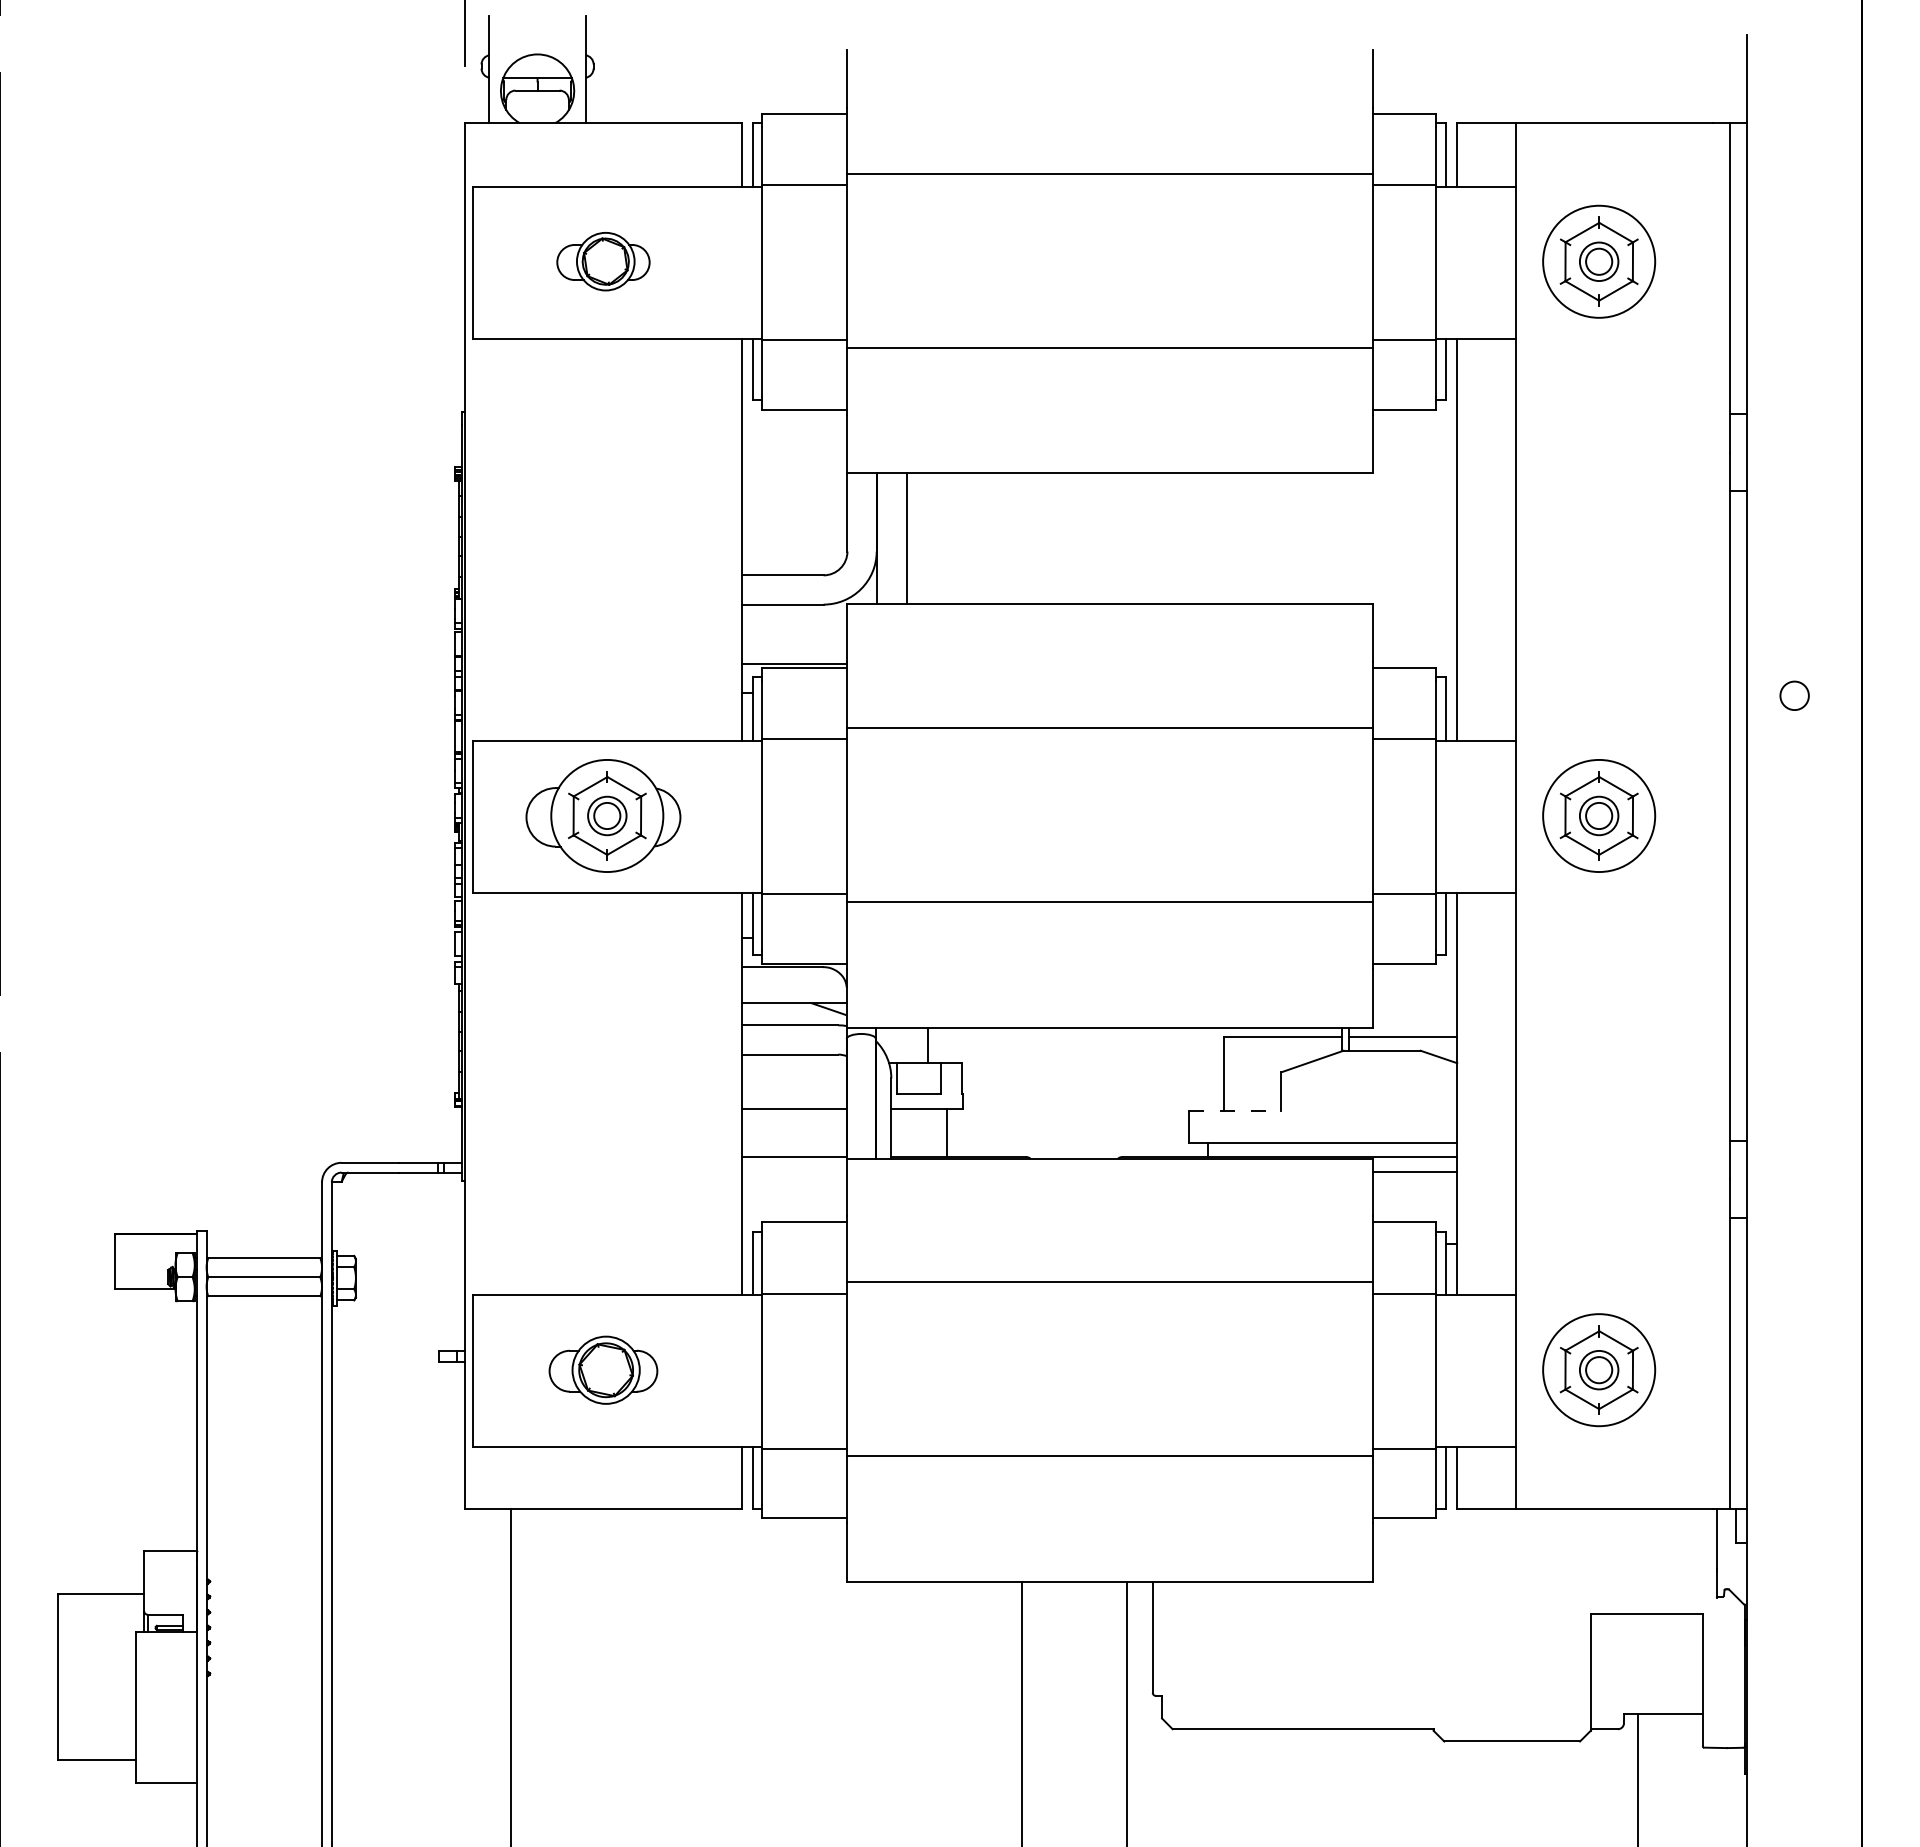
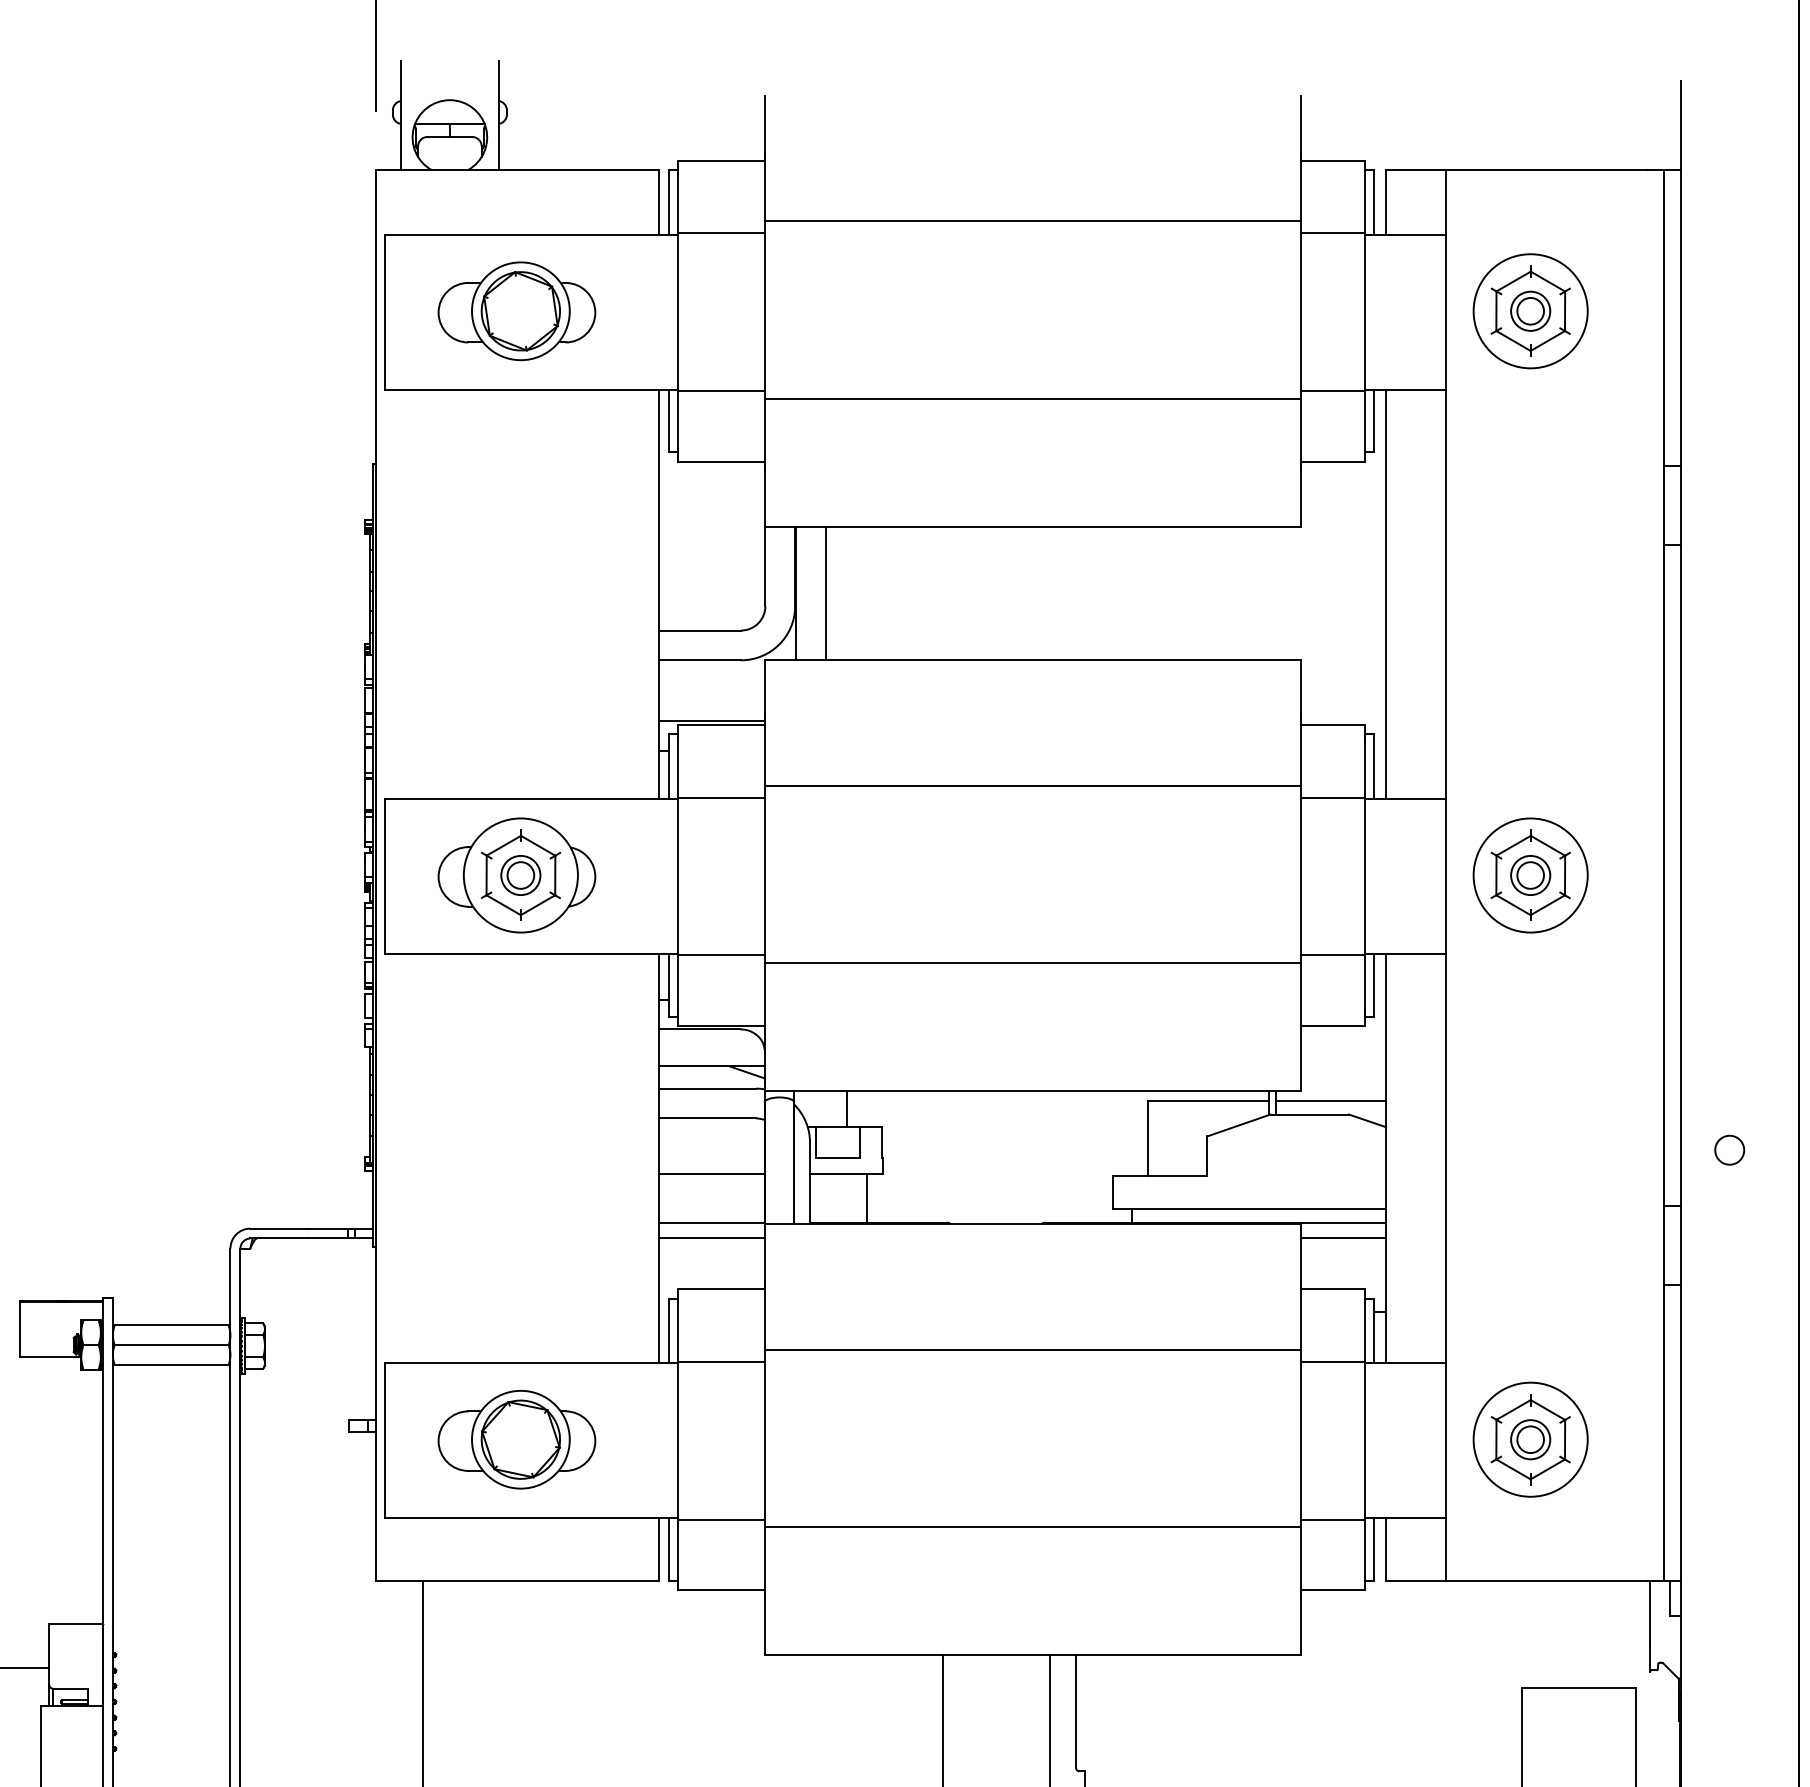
part: (603, 261) -> (517, 310), size x1.67
circle: (1794, 695) -> (1729, 1149), moved
line: (1235, 1110) -> (1160, 1175), dashed -> solid
line: (794, 1172) -> (711, 1238), added
part: (603, 1370) -> (517, 1440), size x1.43

